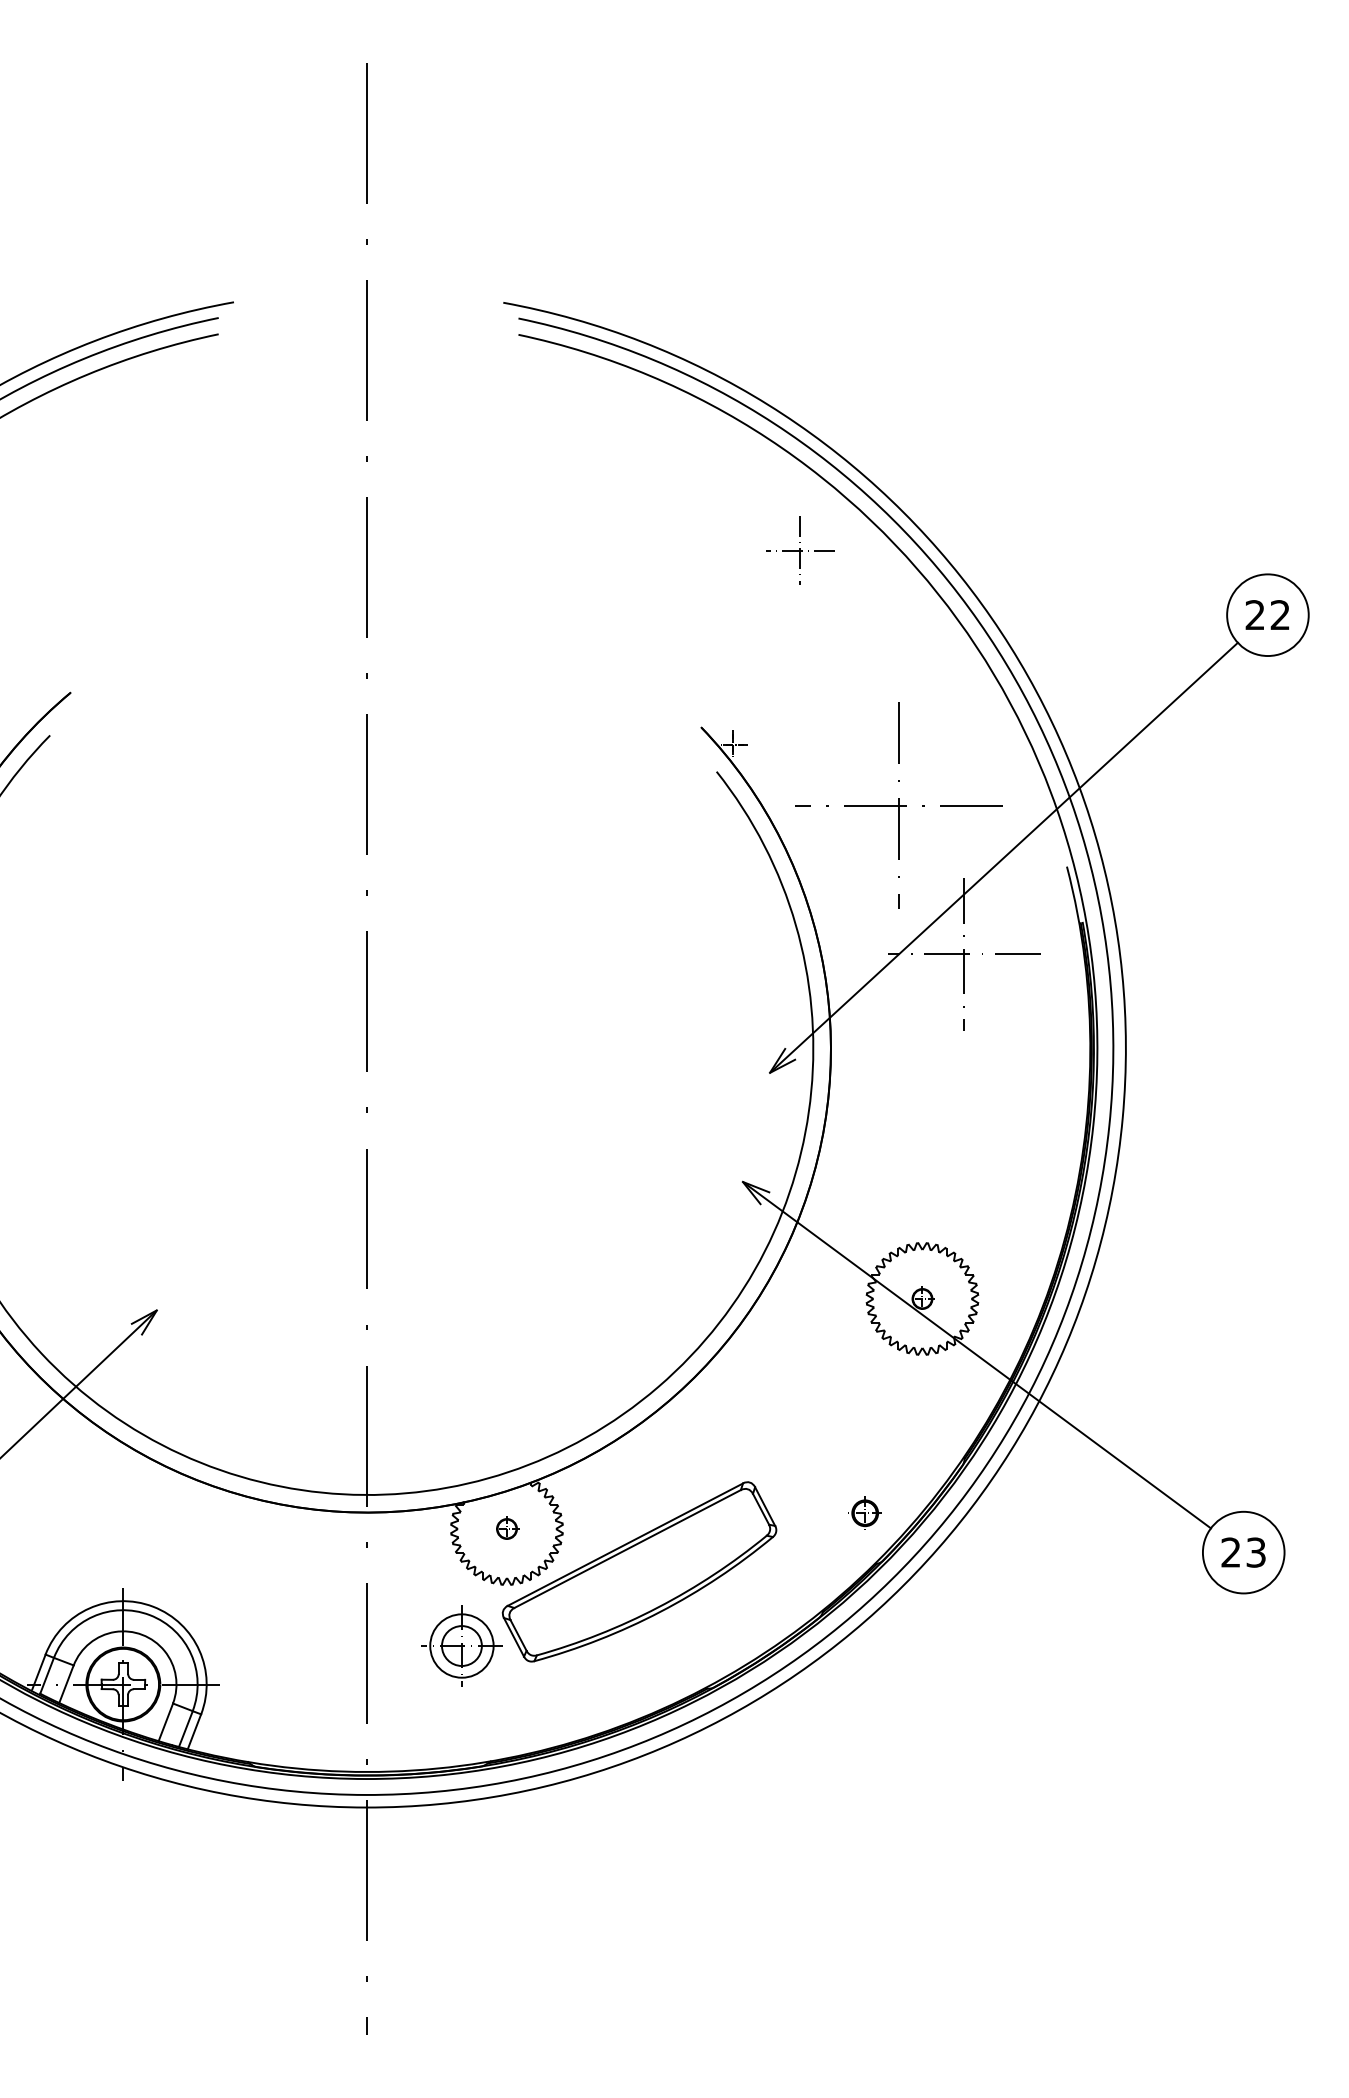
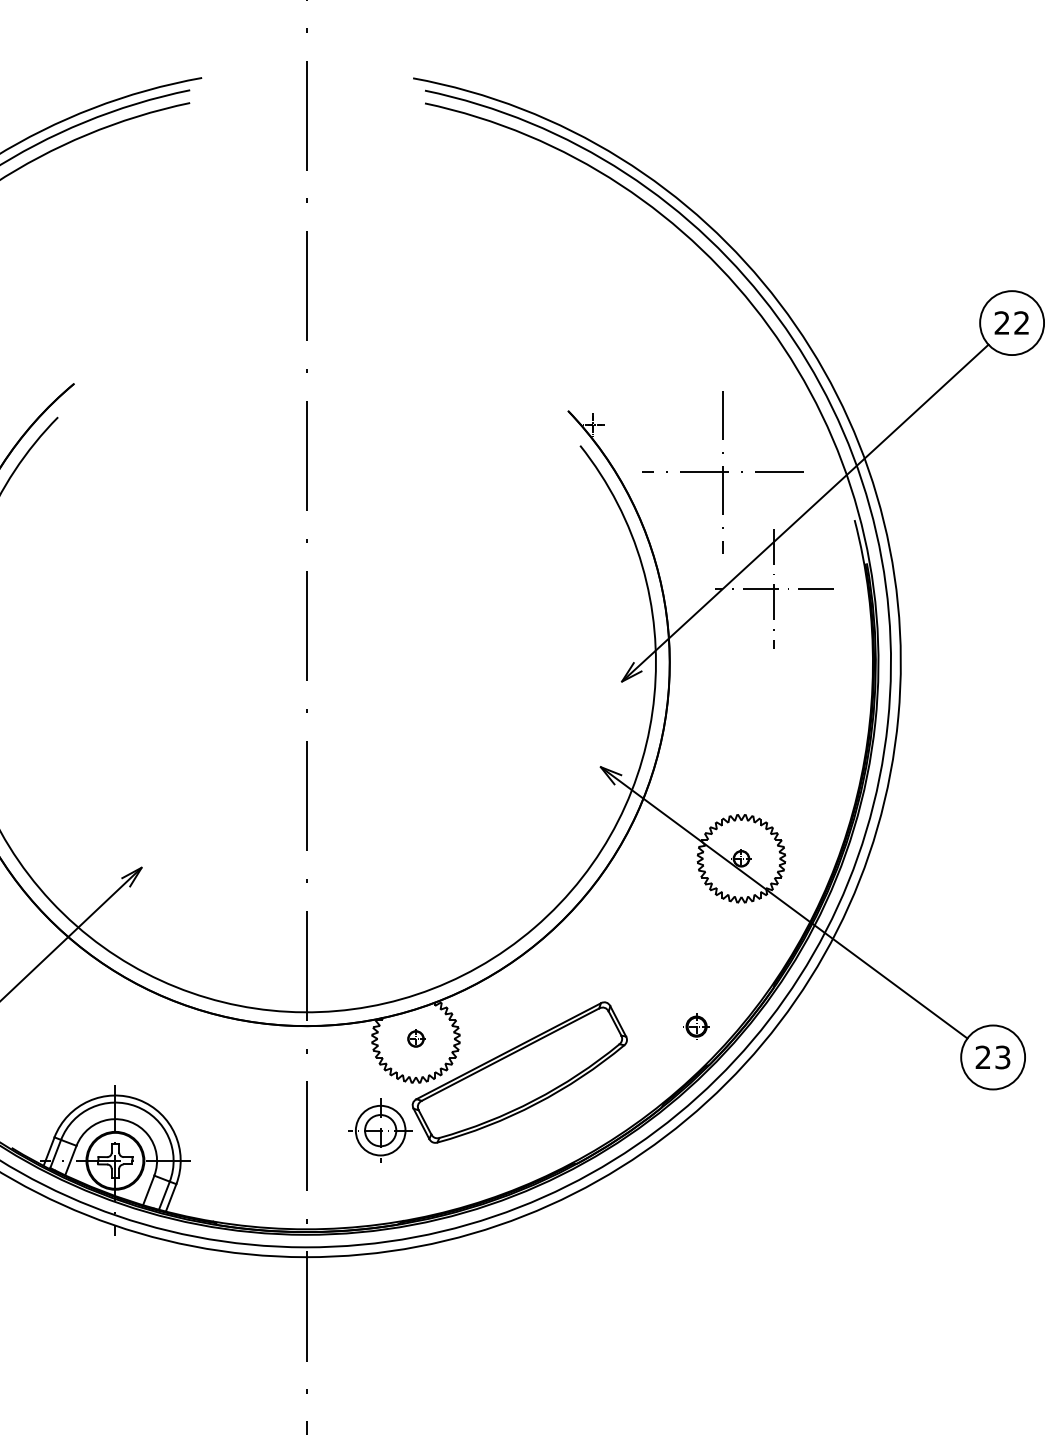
part: (800, 550) -> (645, 272), removed

